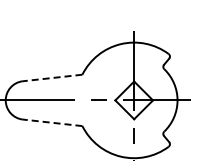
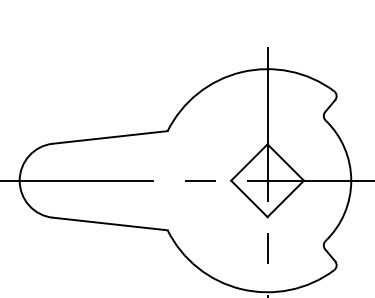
line: (52, 77) -> (109, 136), dashed -> solid
line: (52, 122) -> (109, 223), dashed -> solid

